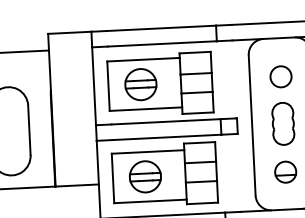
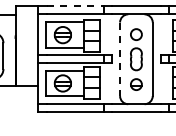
line: (162, 28) -> (75, 6), solid -> dashed
line: (252, 125) -> (120, 59), solid -> dashed

